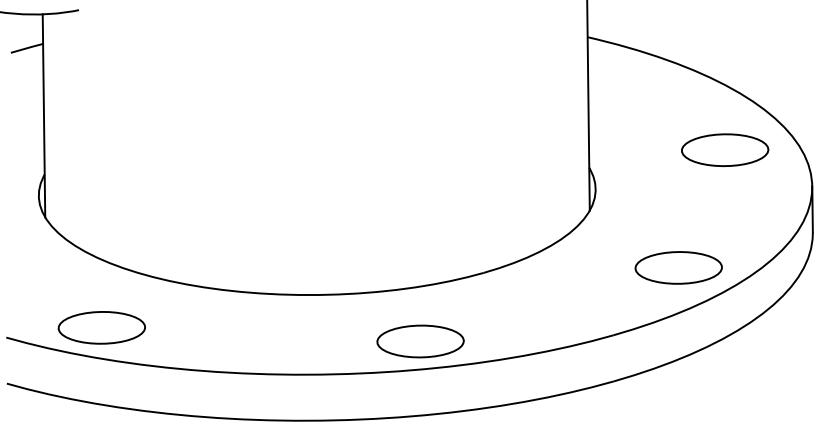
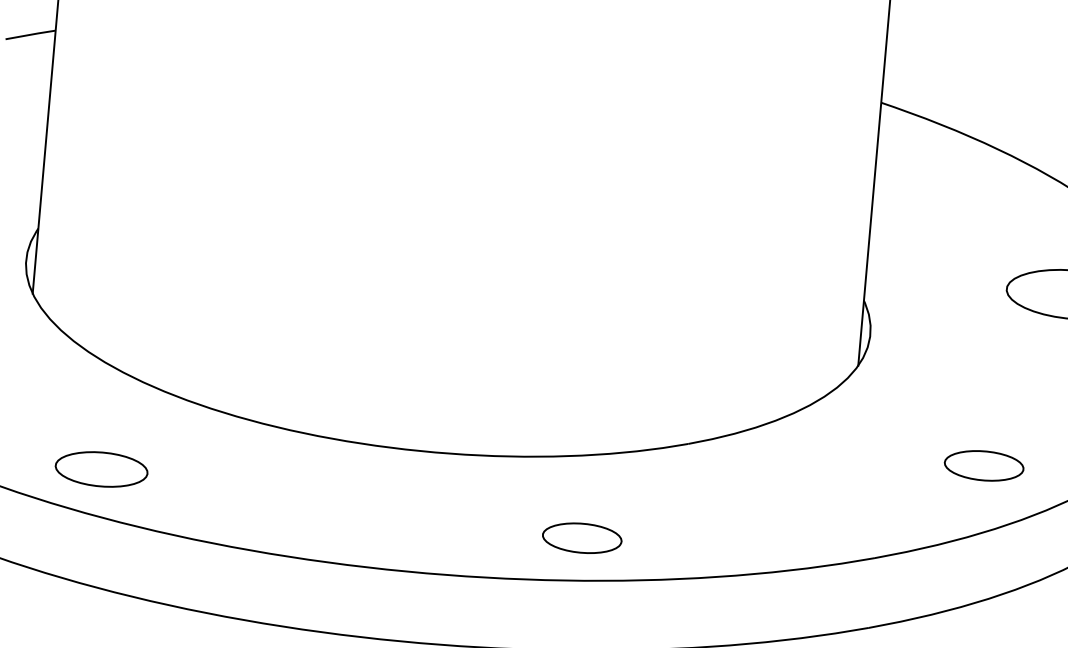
part: (678, 267) -> (984, 465), size x0.6
part: (101, 327) -> (101, 468), size x0.7
part: (420, 341) -> (582, 538), size x0.6

